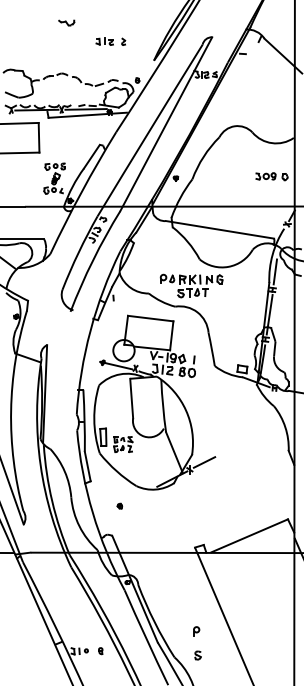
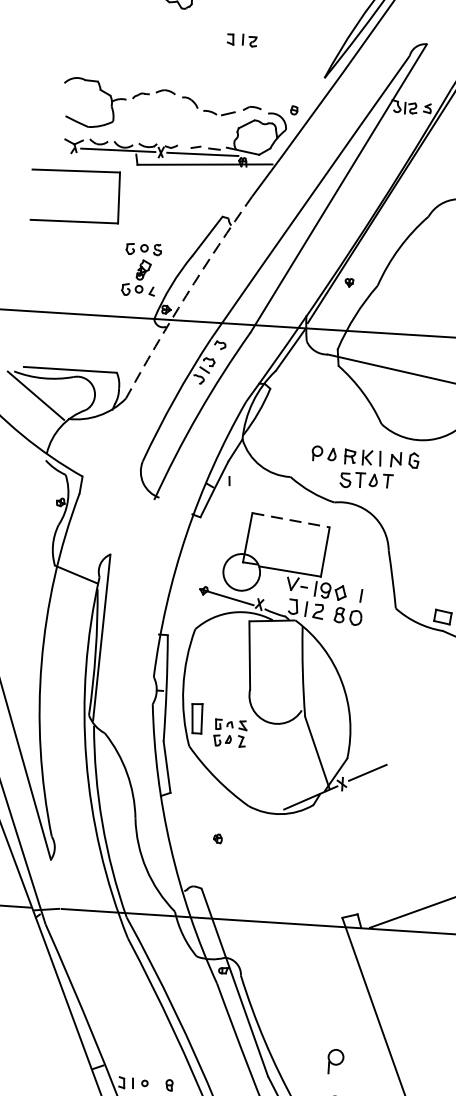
part: (123, 41) -> (274, 41), removed
arc: (81, 192) -> (185, 296), solid -> dashed
line: (150, 318) -> (290, 520), solid -> dashed
part: (196, 631) -> (335, 1061), size x1.6

